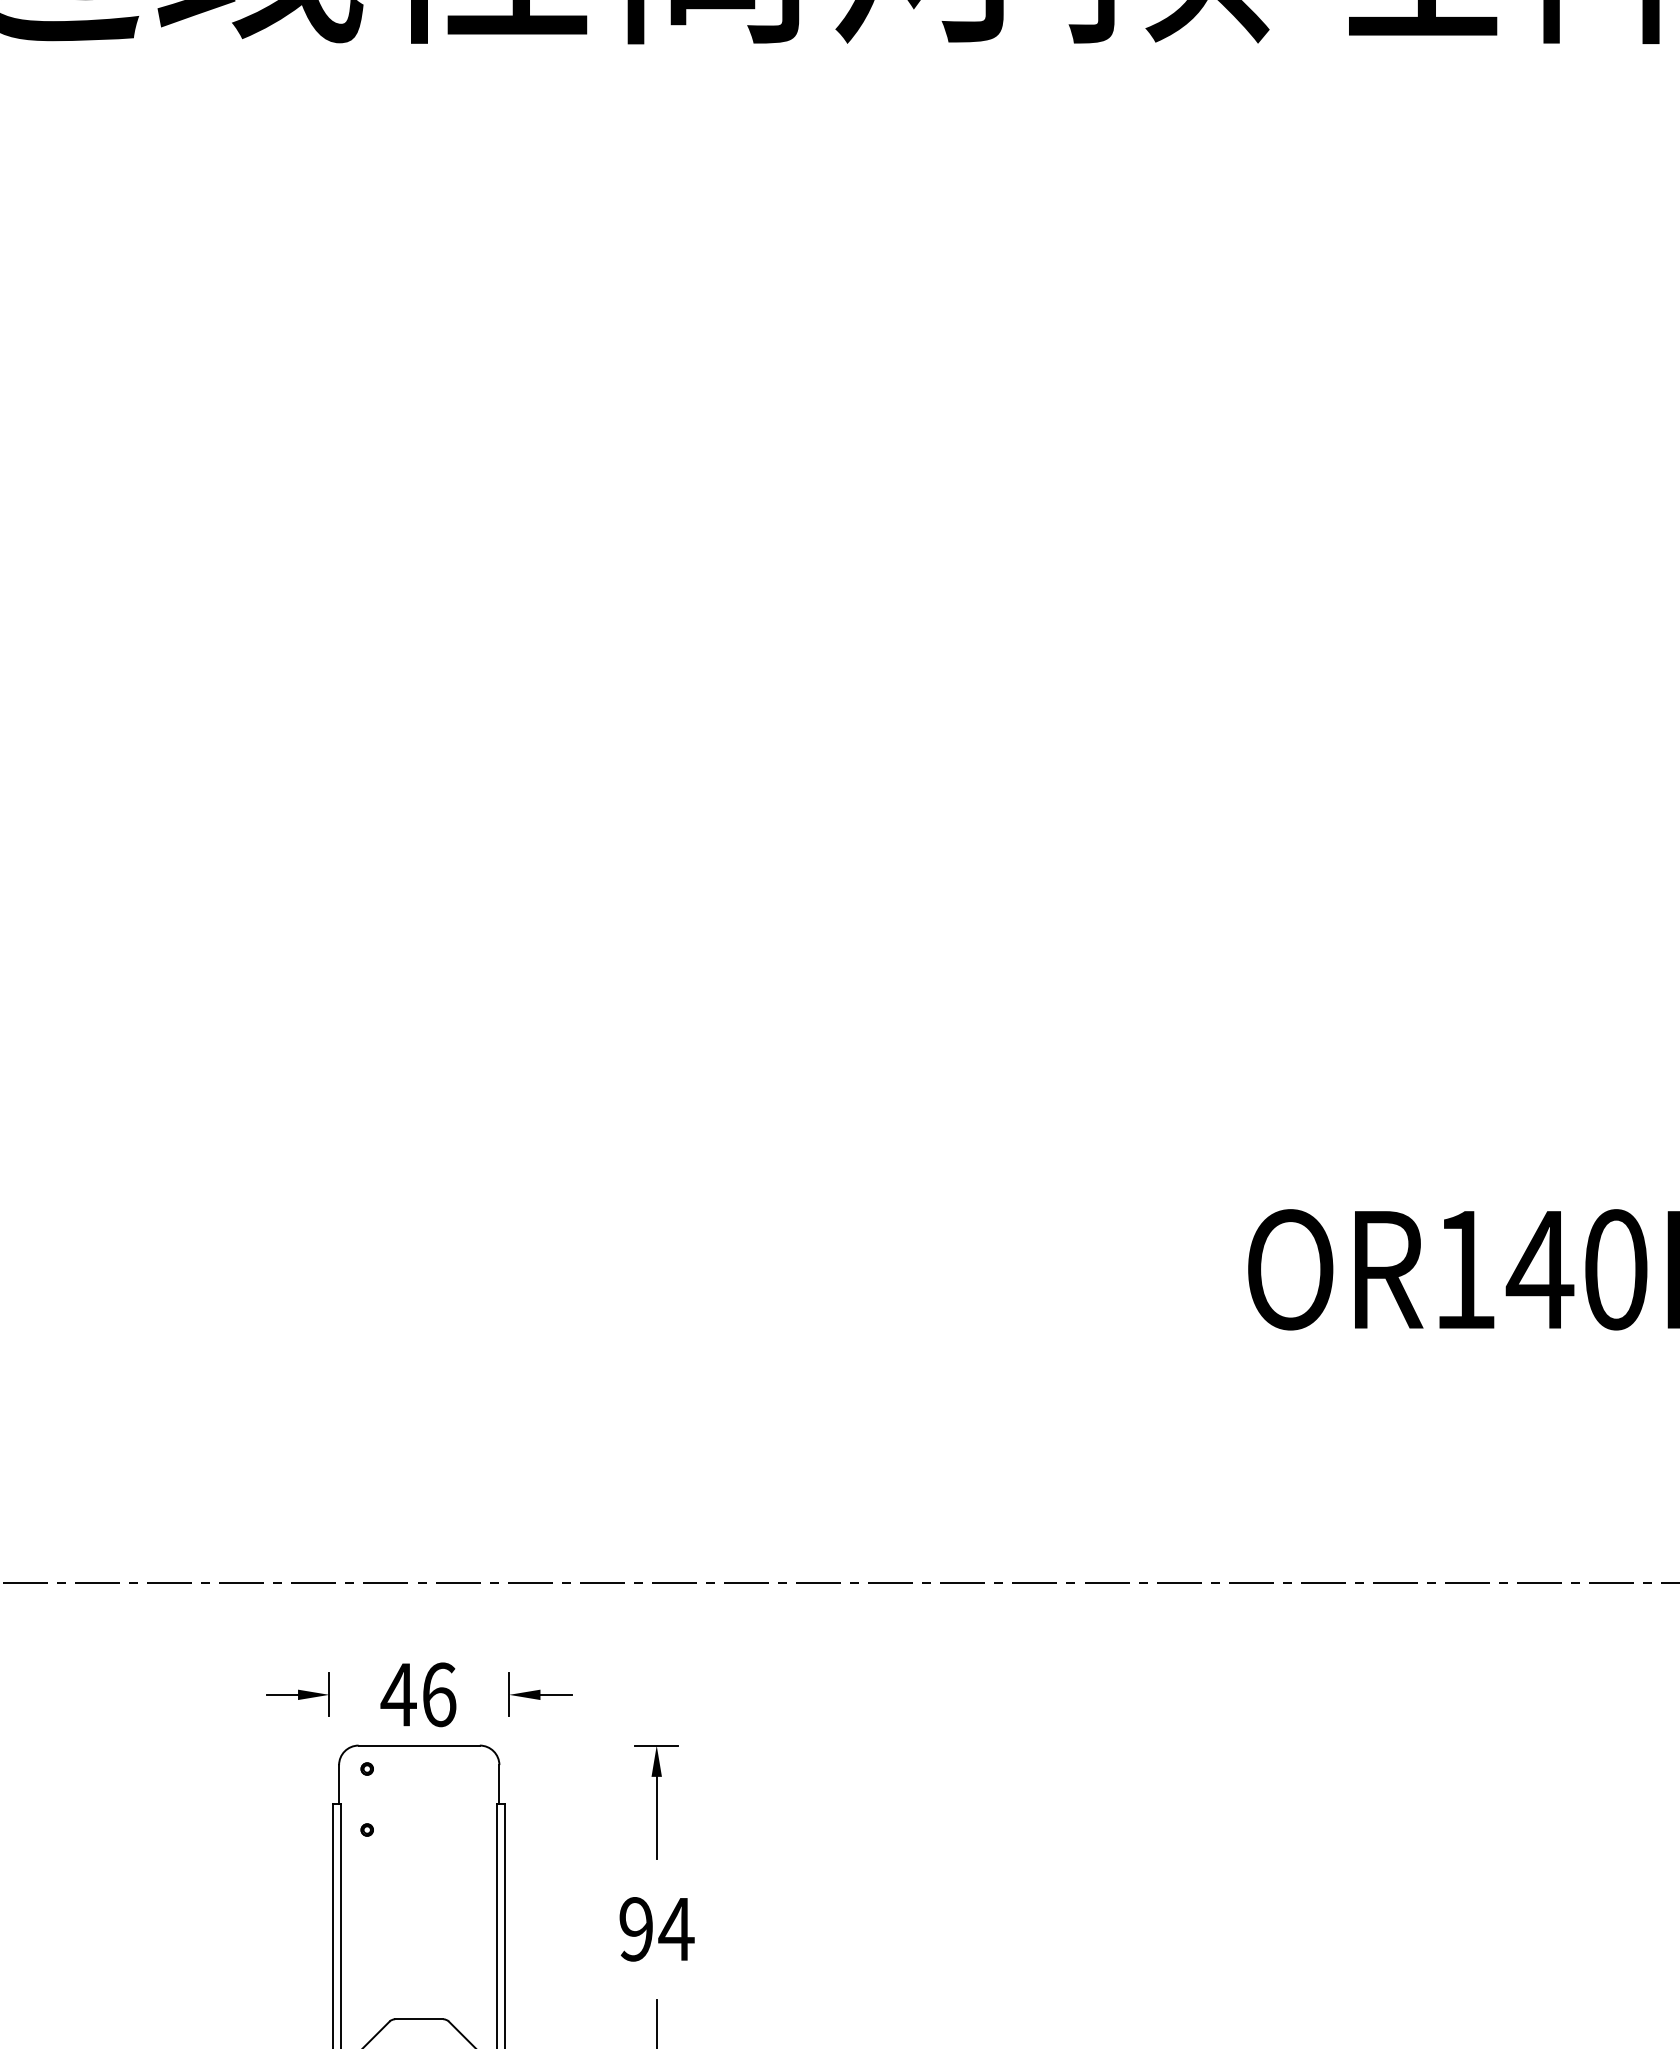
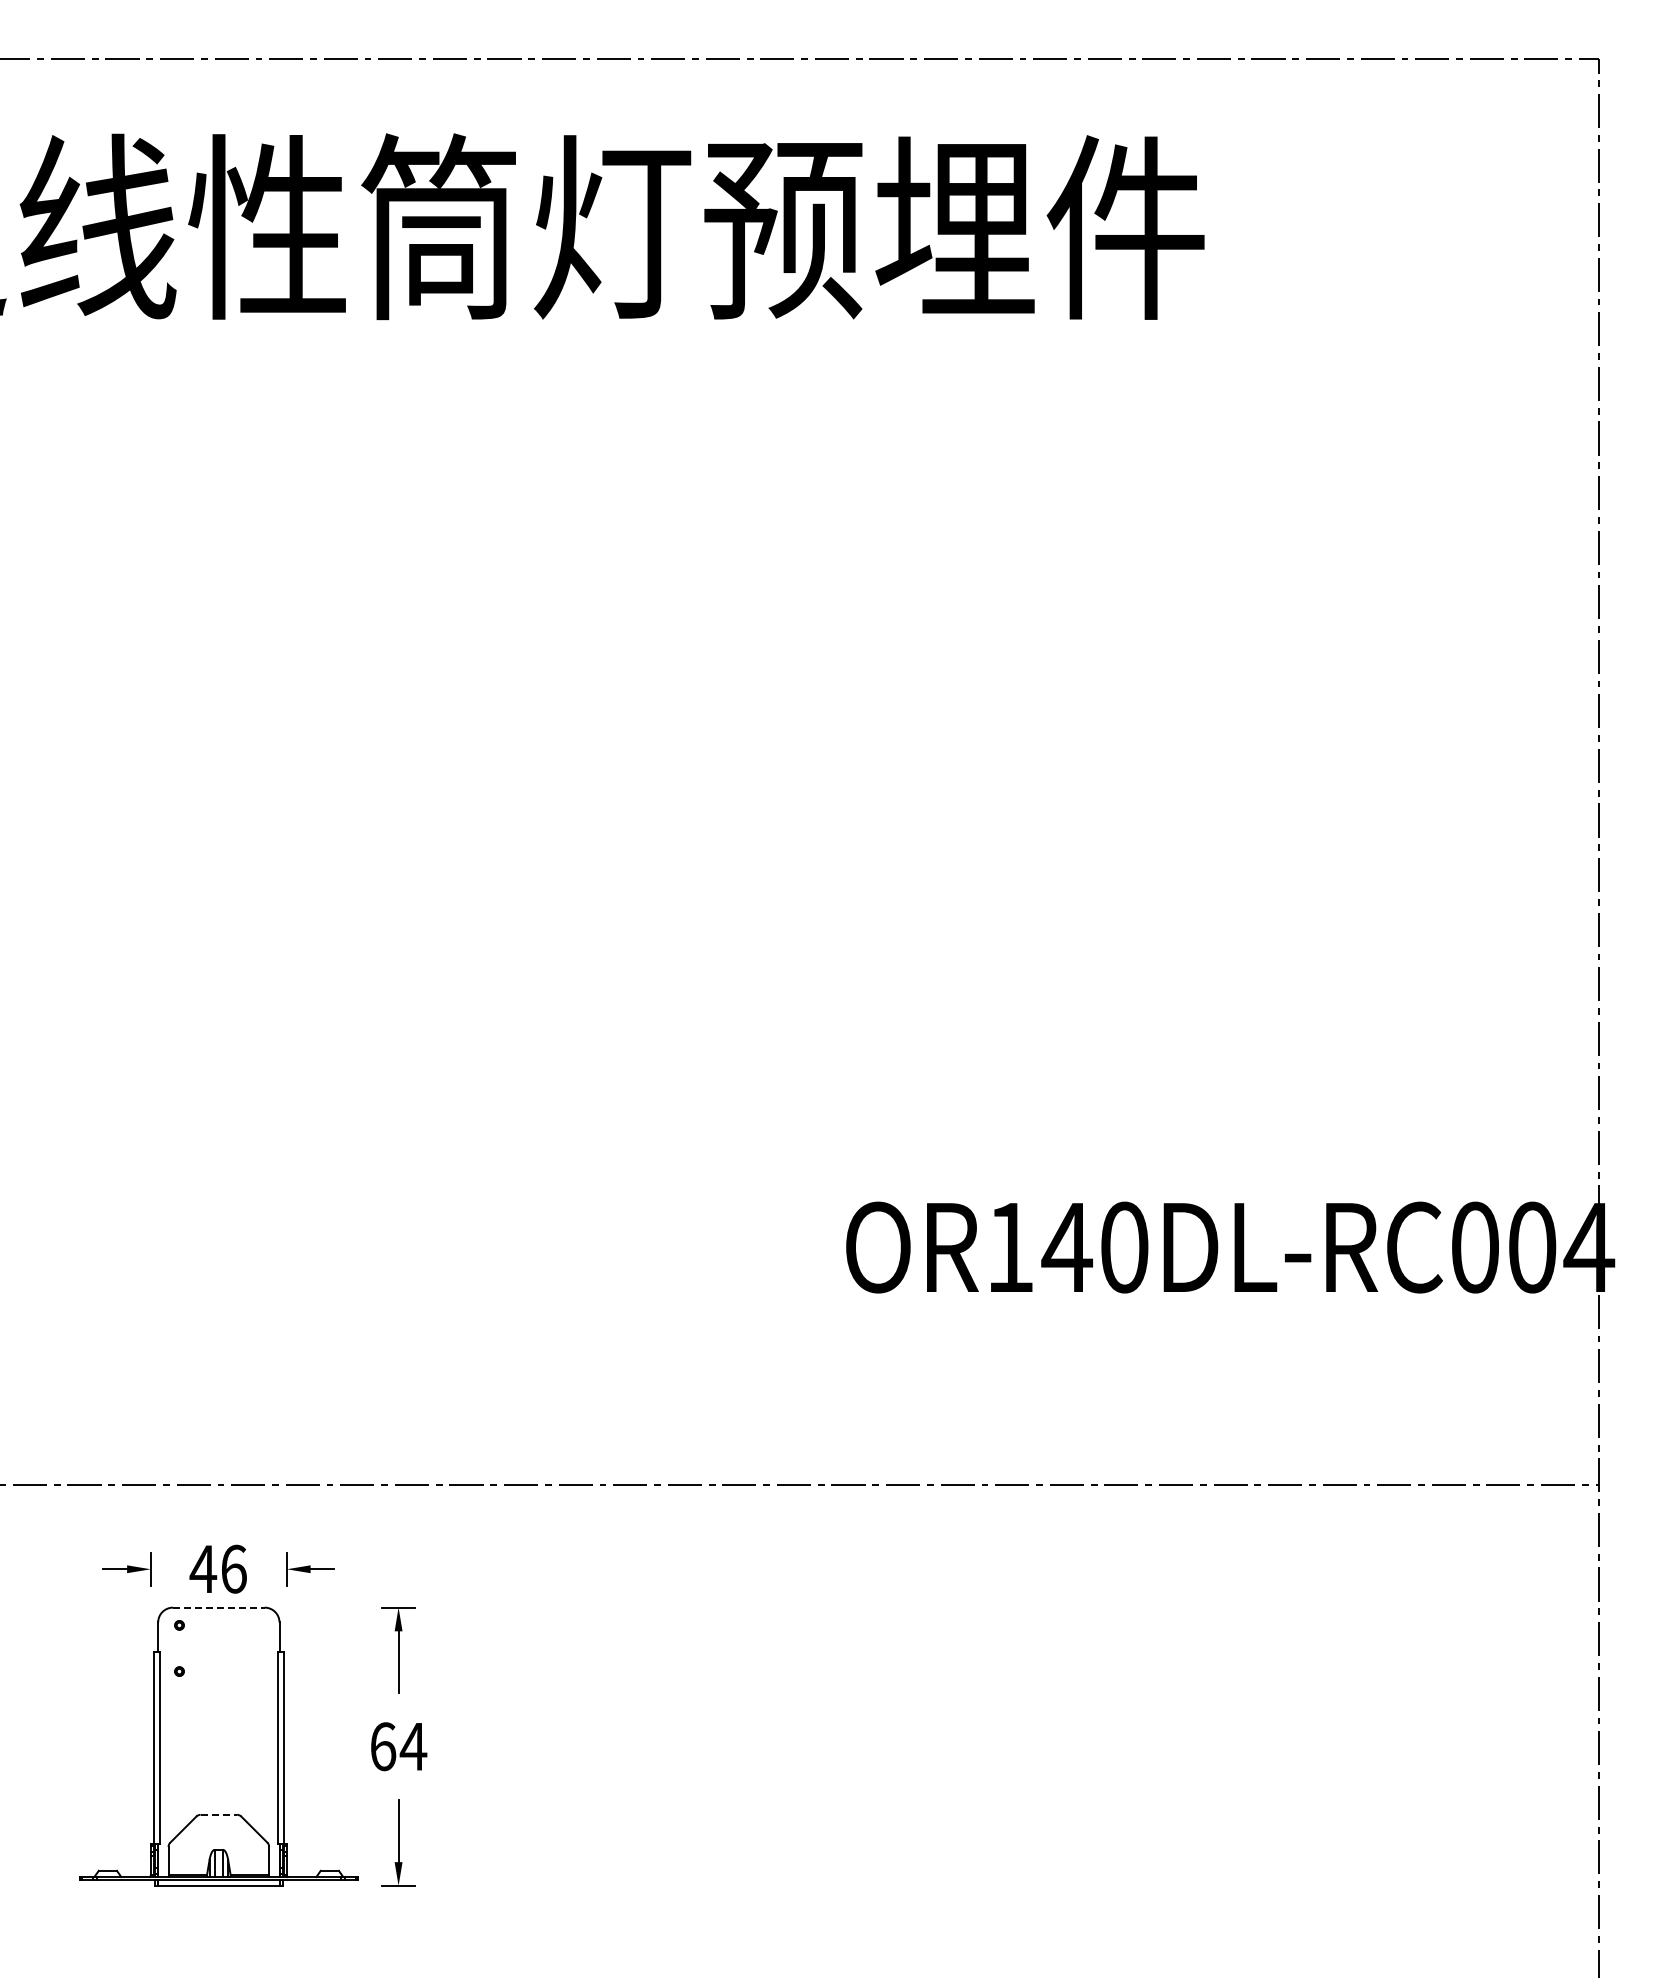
line: (418, 1745) -> (218, 1607), solid -> dashed
text: (636, 1929) -> (383, 1746), 94 -> 64
line: (420, 2018) -> (219, 1814), solid -> dashed

